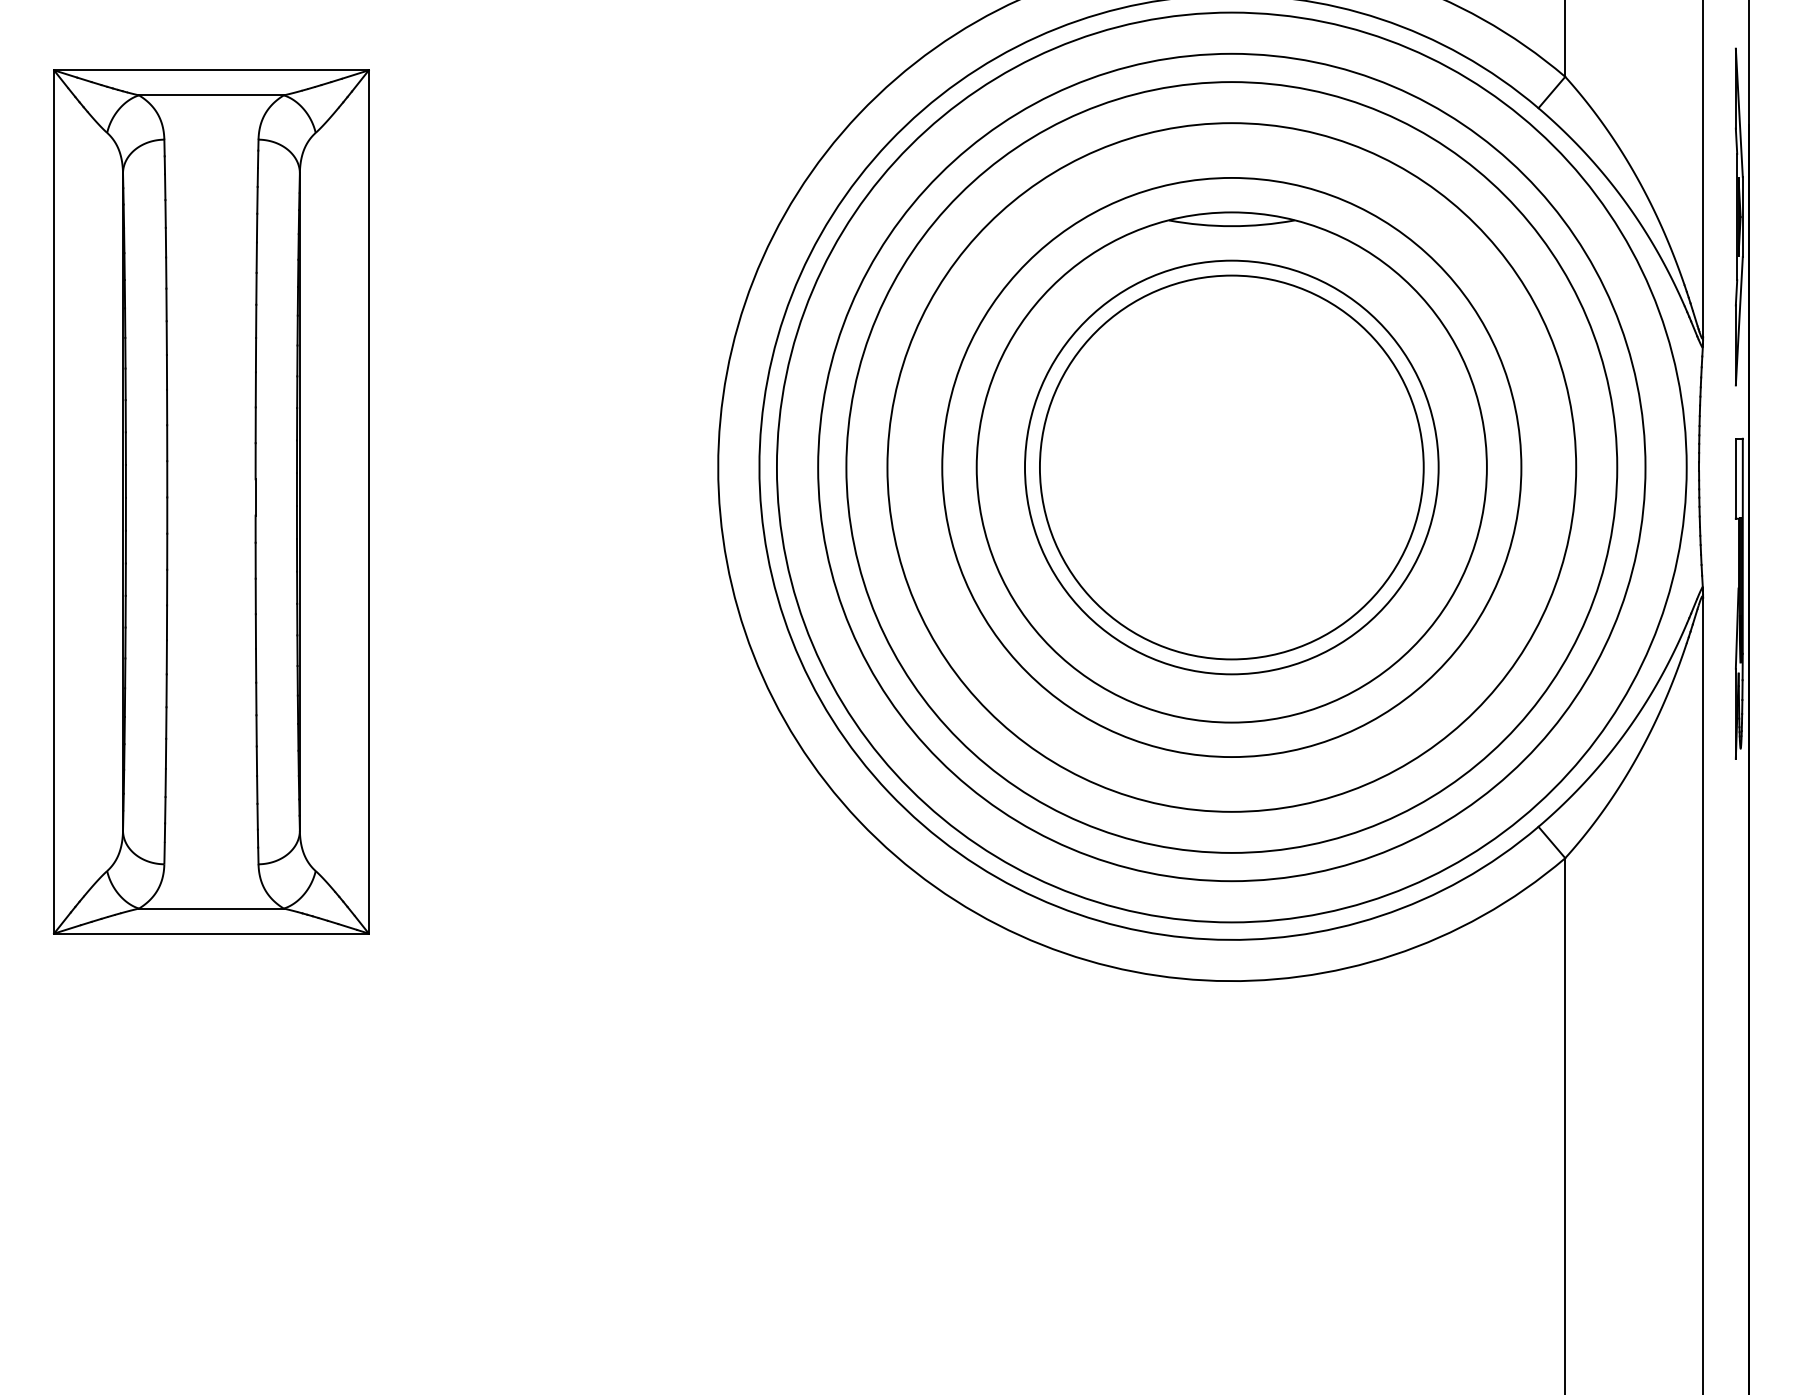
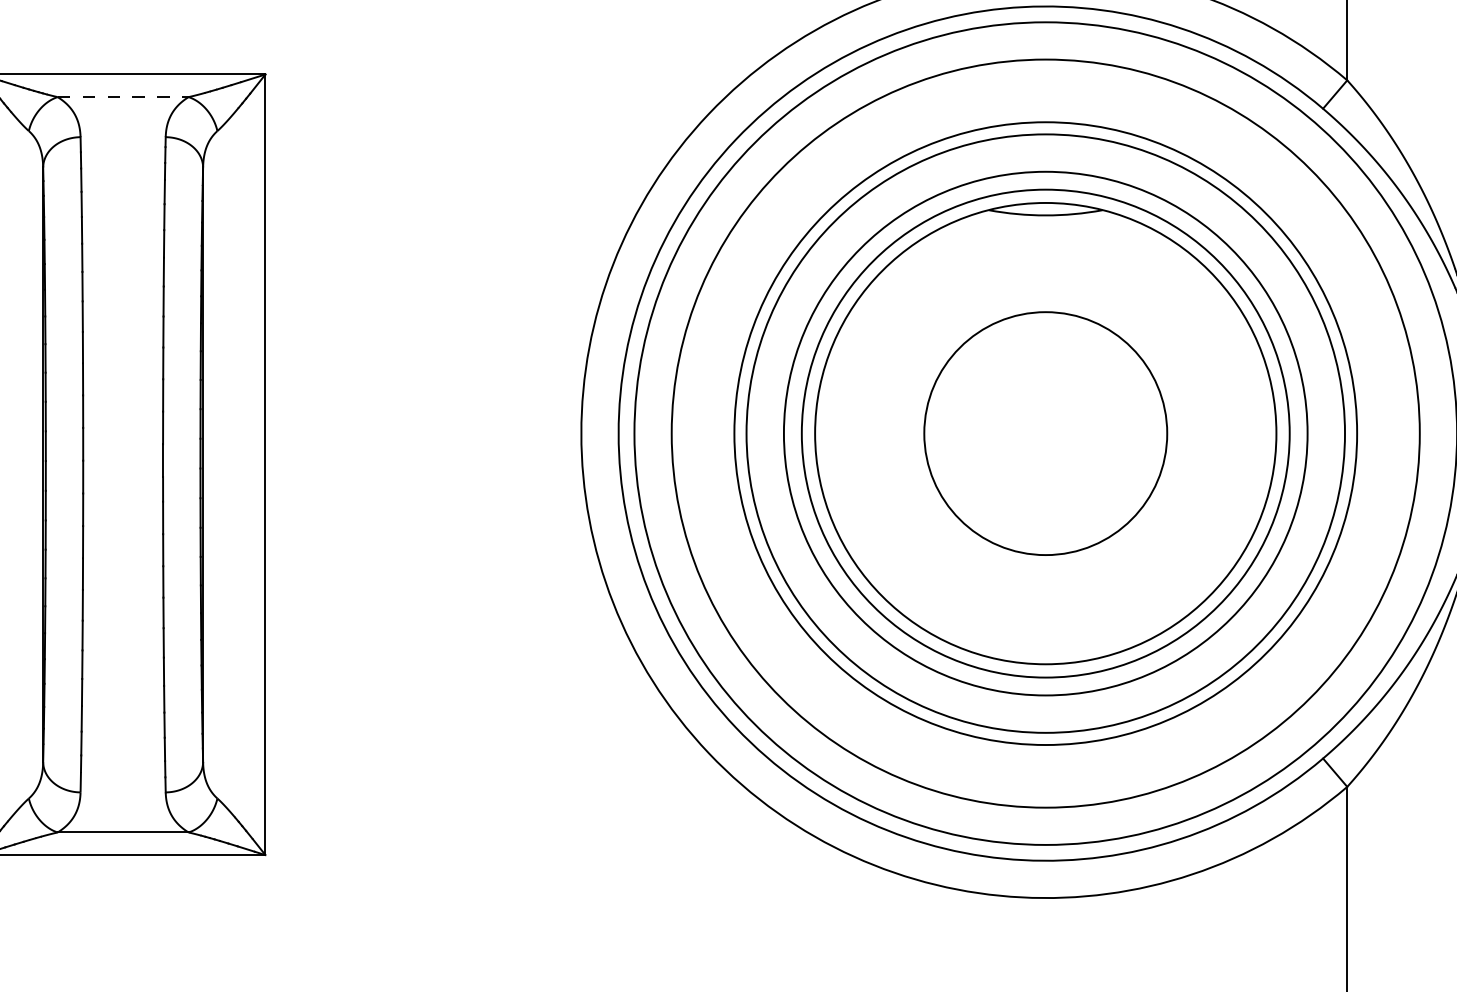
line: (211, 95) -> (123, 97), solid -> dashed
circle: (1231, 467) -> (1045, 433), size x0.7
circle: (1231, 467) -> (1045, 433), size x0.7
circle: (1231, 467) -> (1045, 433), size x1.6

